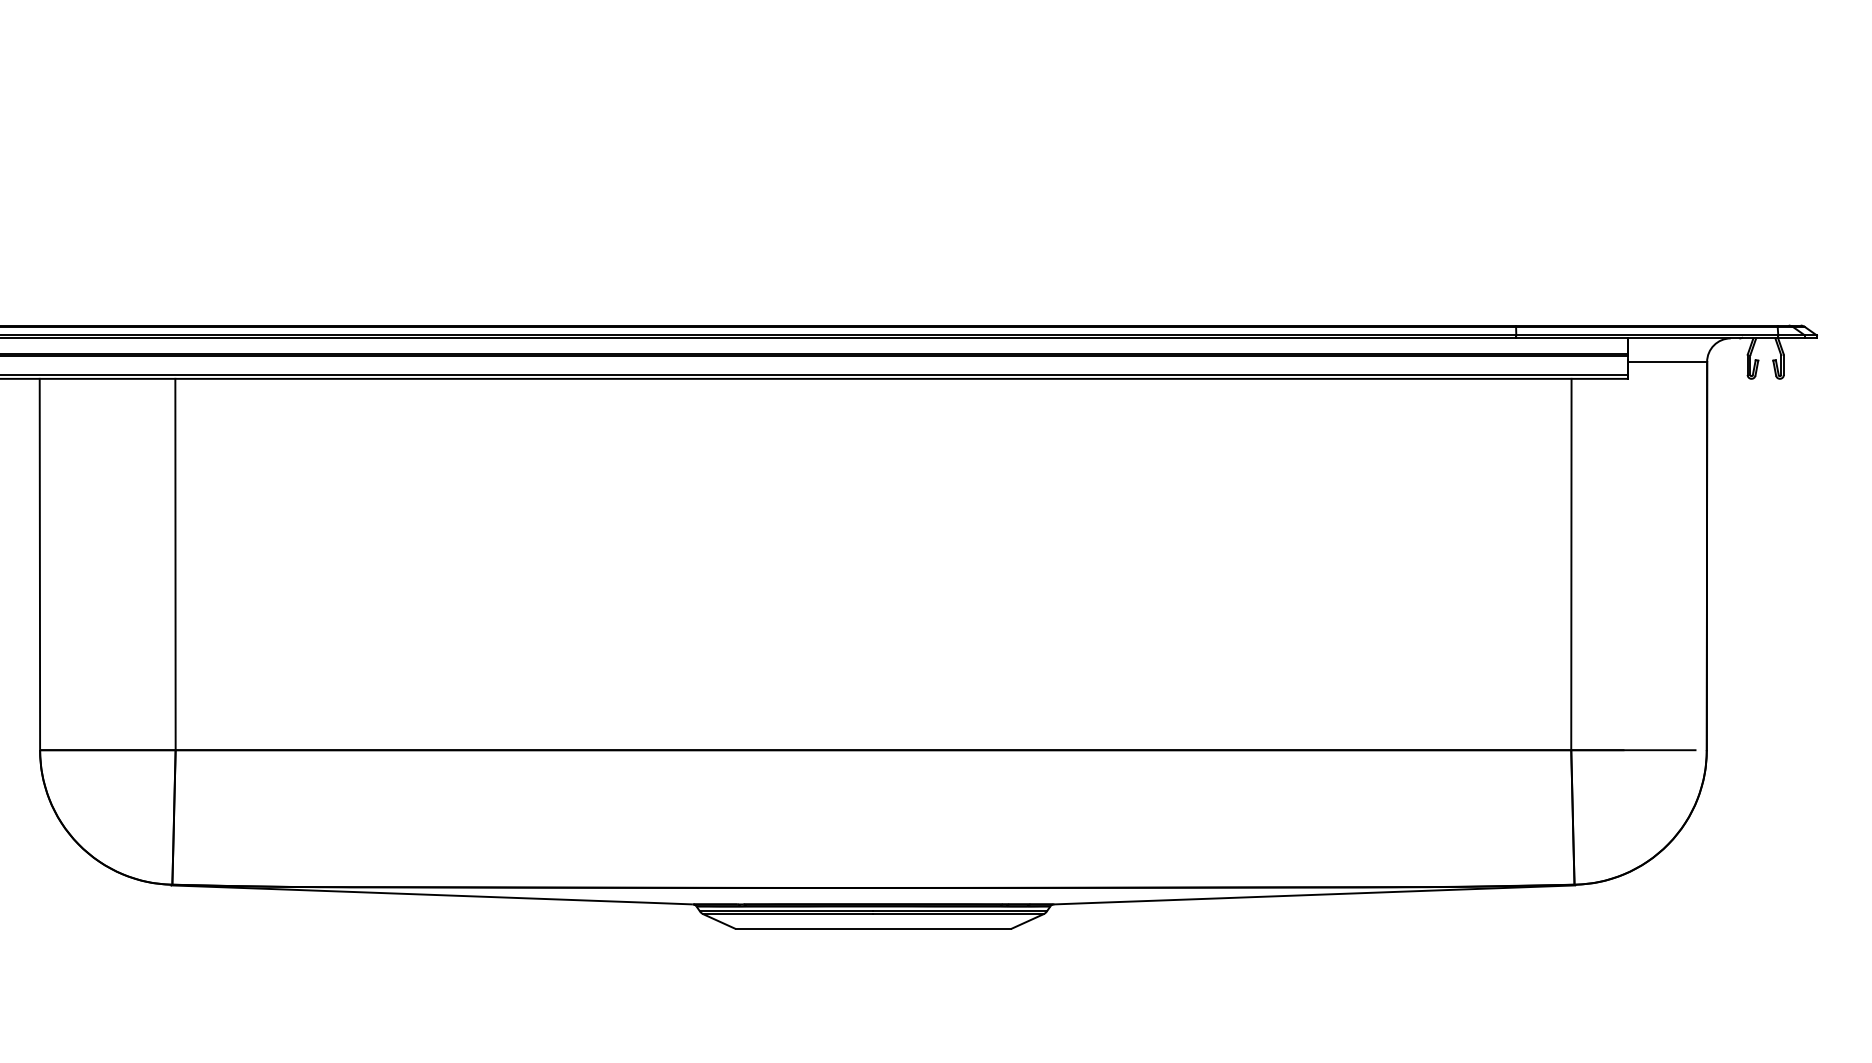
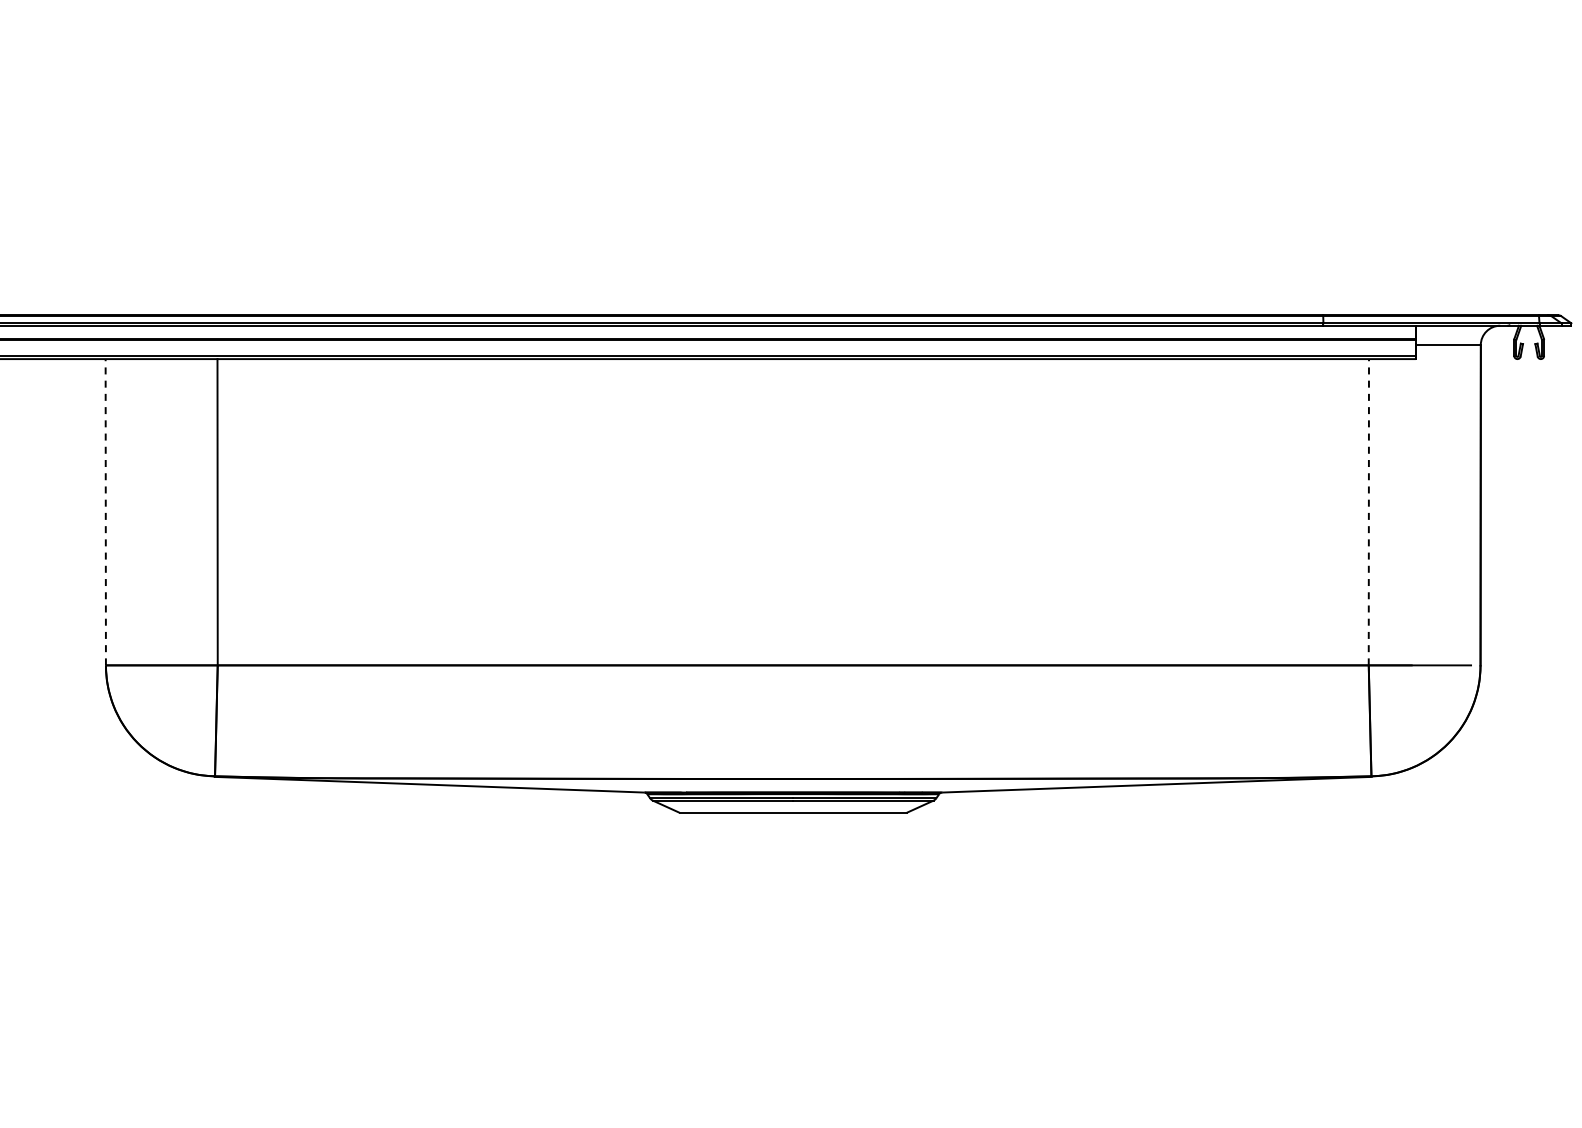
line: (39, 563) -> (105, 511), solid -> dashed
line: (1570, 563) -> (1368, 511), solid -> dashed

